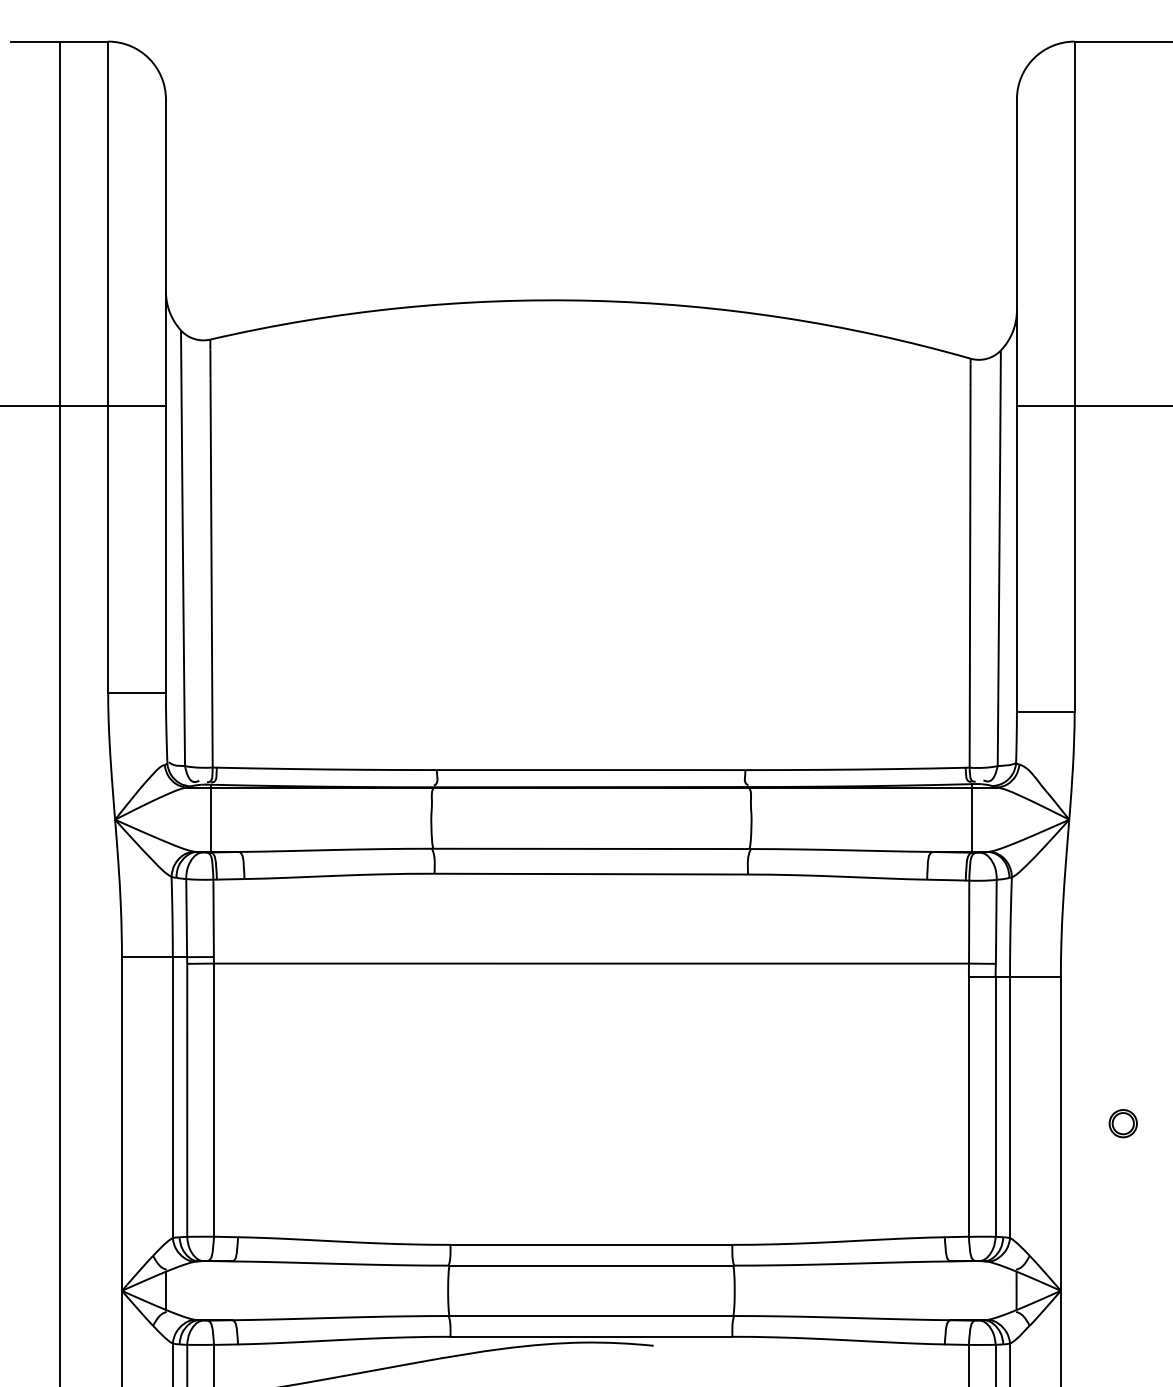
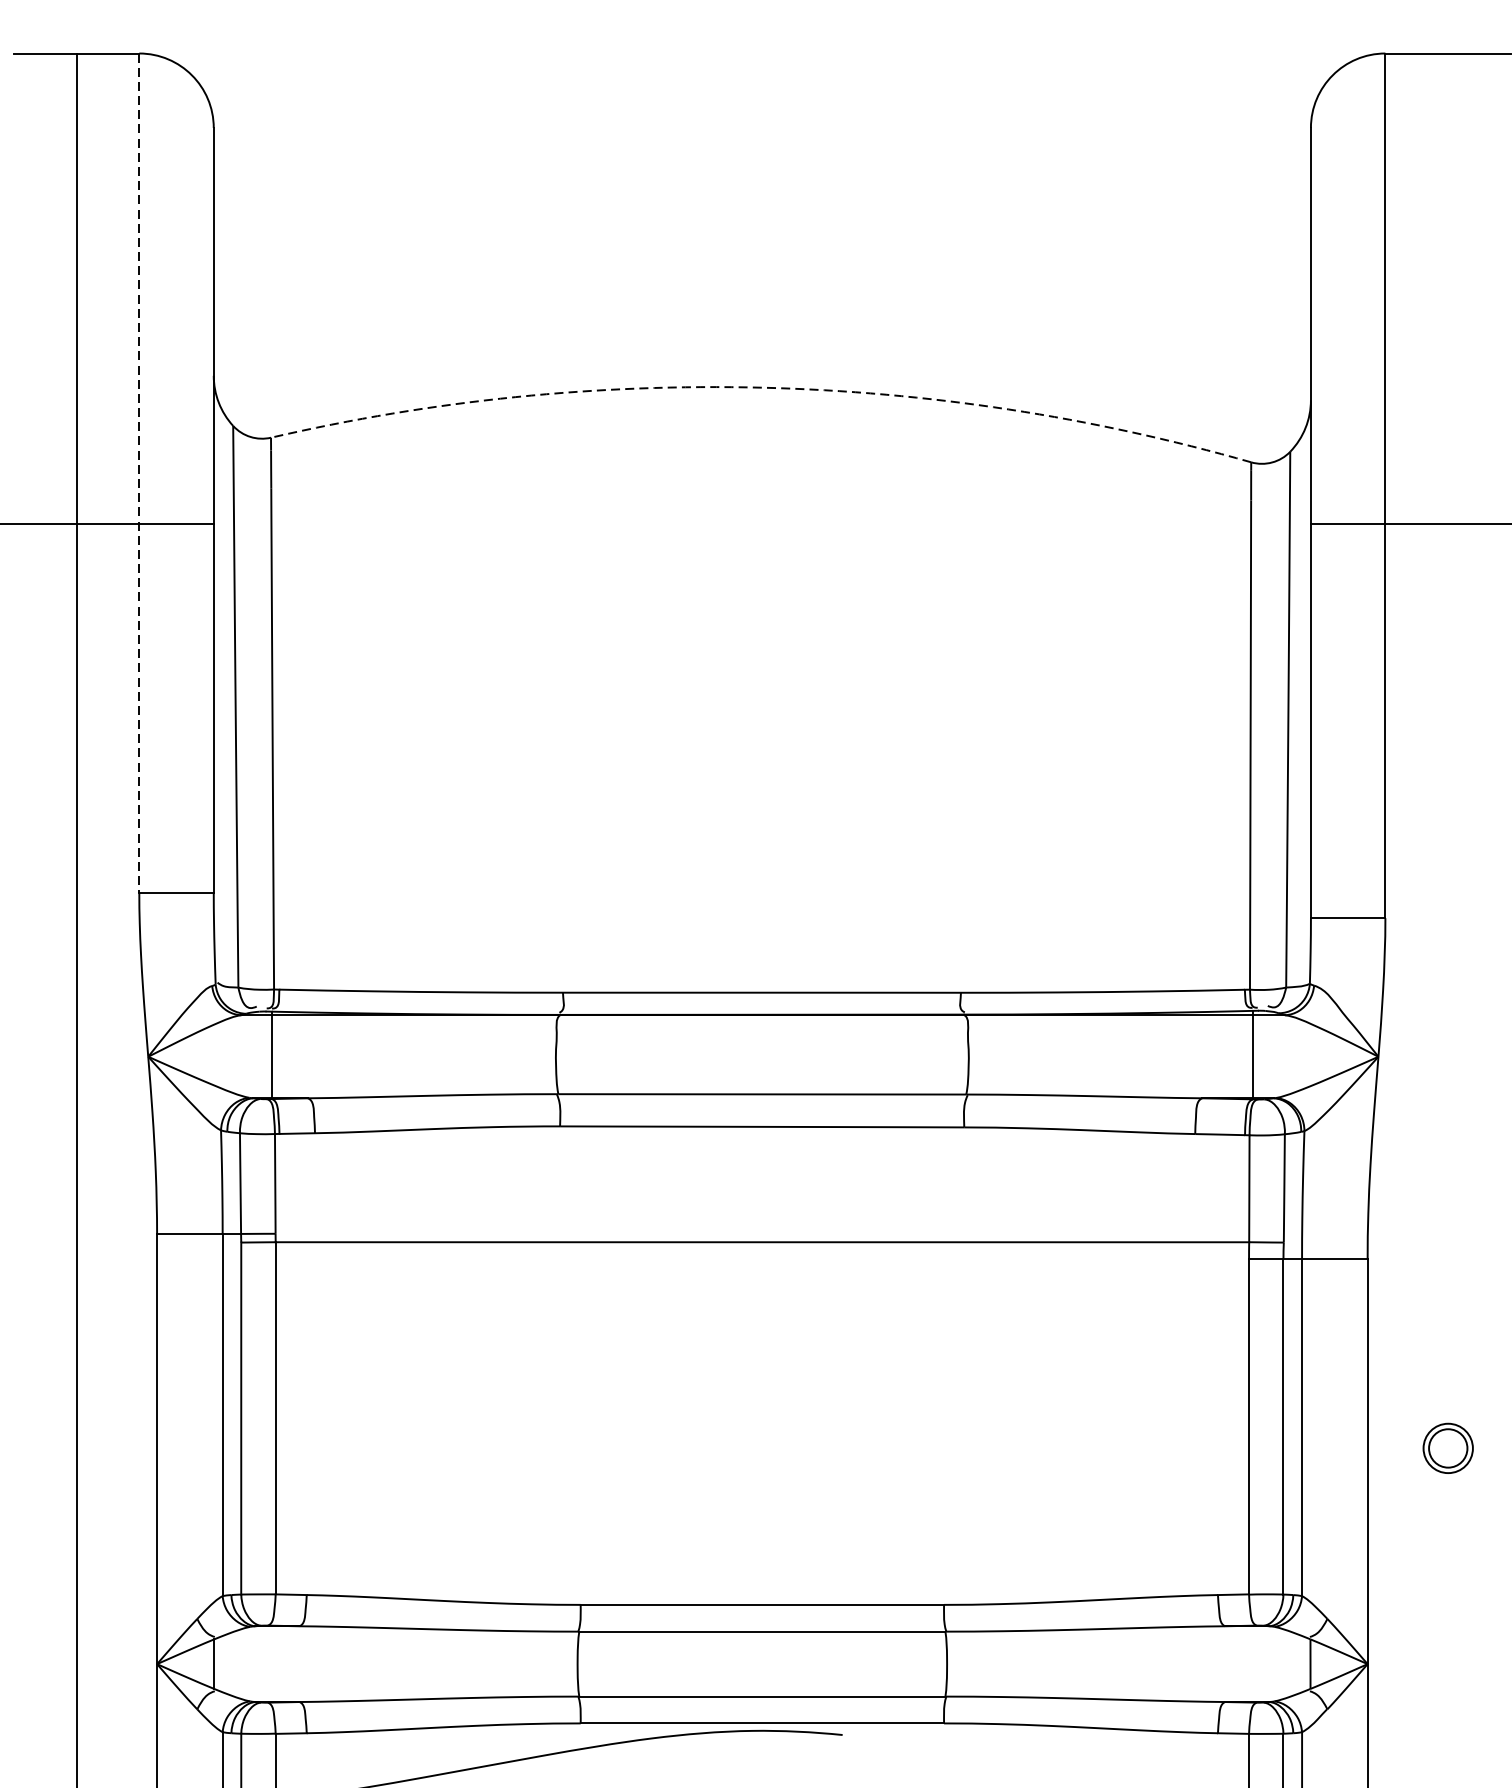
arc: (591, 300) -> (762, 387), solid -> dashed
line: (108, 367) -> (139, 473), solid -> dashed
part: (1122, 1123) -> (1447, 1448), size x1.4

